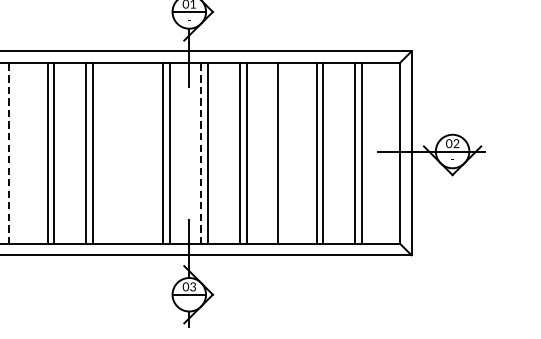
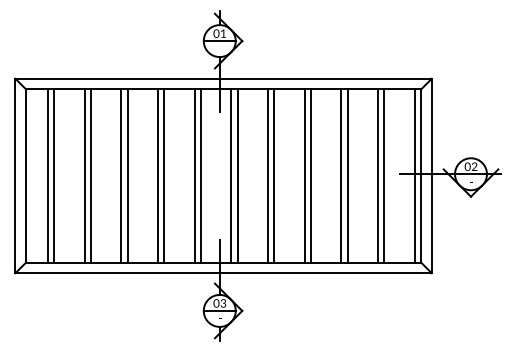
line: (16, 152) -> (54, 175), added
line: (125, 152) -> (158, 175), added
line: (131, 152) -> (164, 175), added
line: (285, 152) -> (311, 175), added
line: (393, 152) -> (414, 175), added
line: (9, 153) -> (48, 176), dashed -> solid
line: (201, 153) -> (231, 176), dashed -> solid

